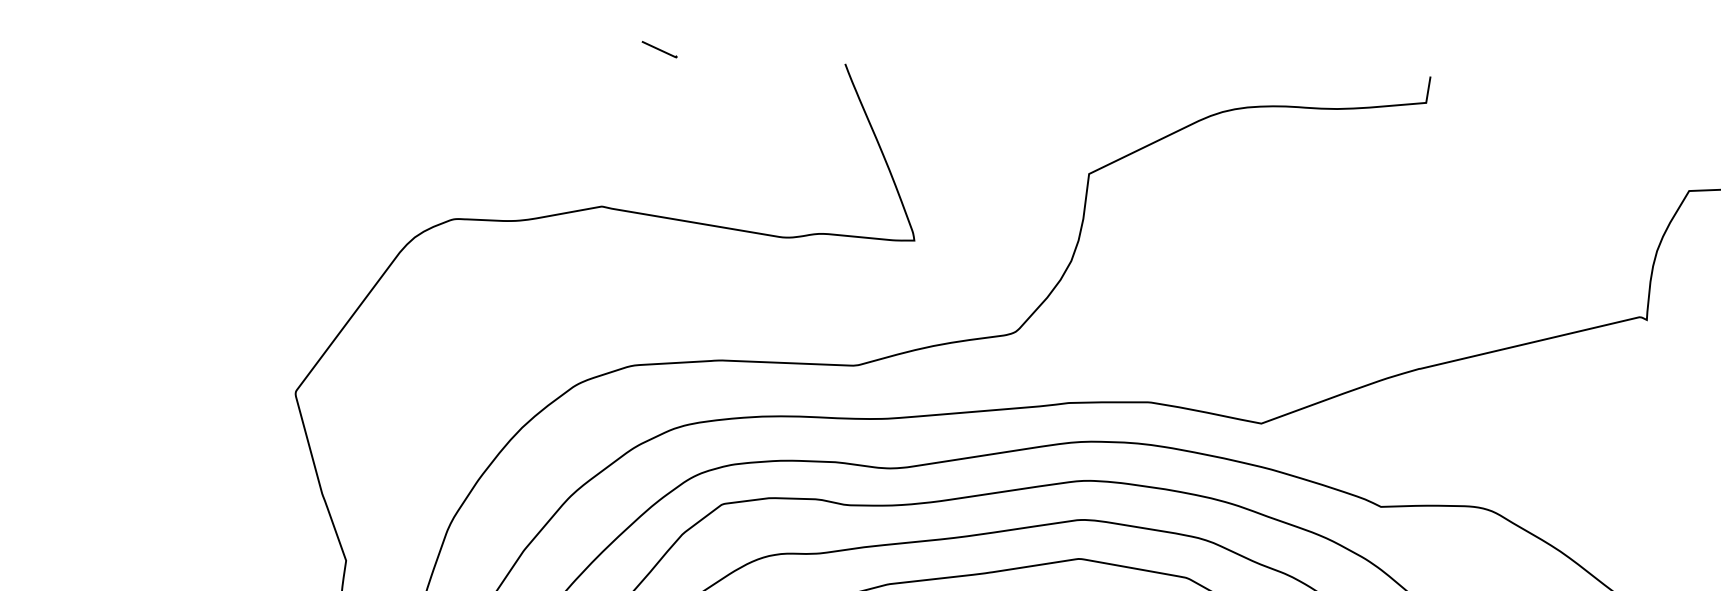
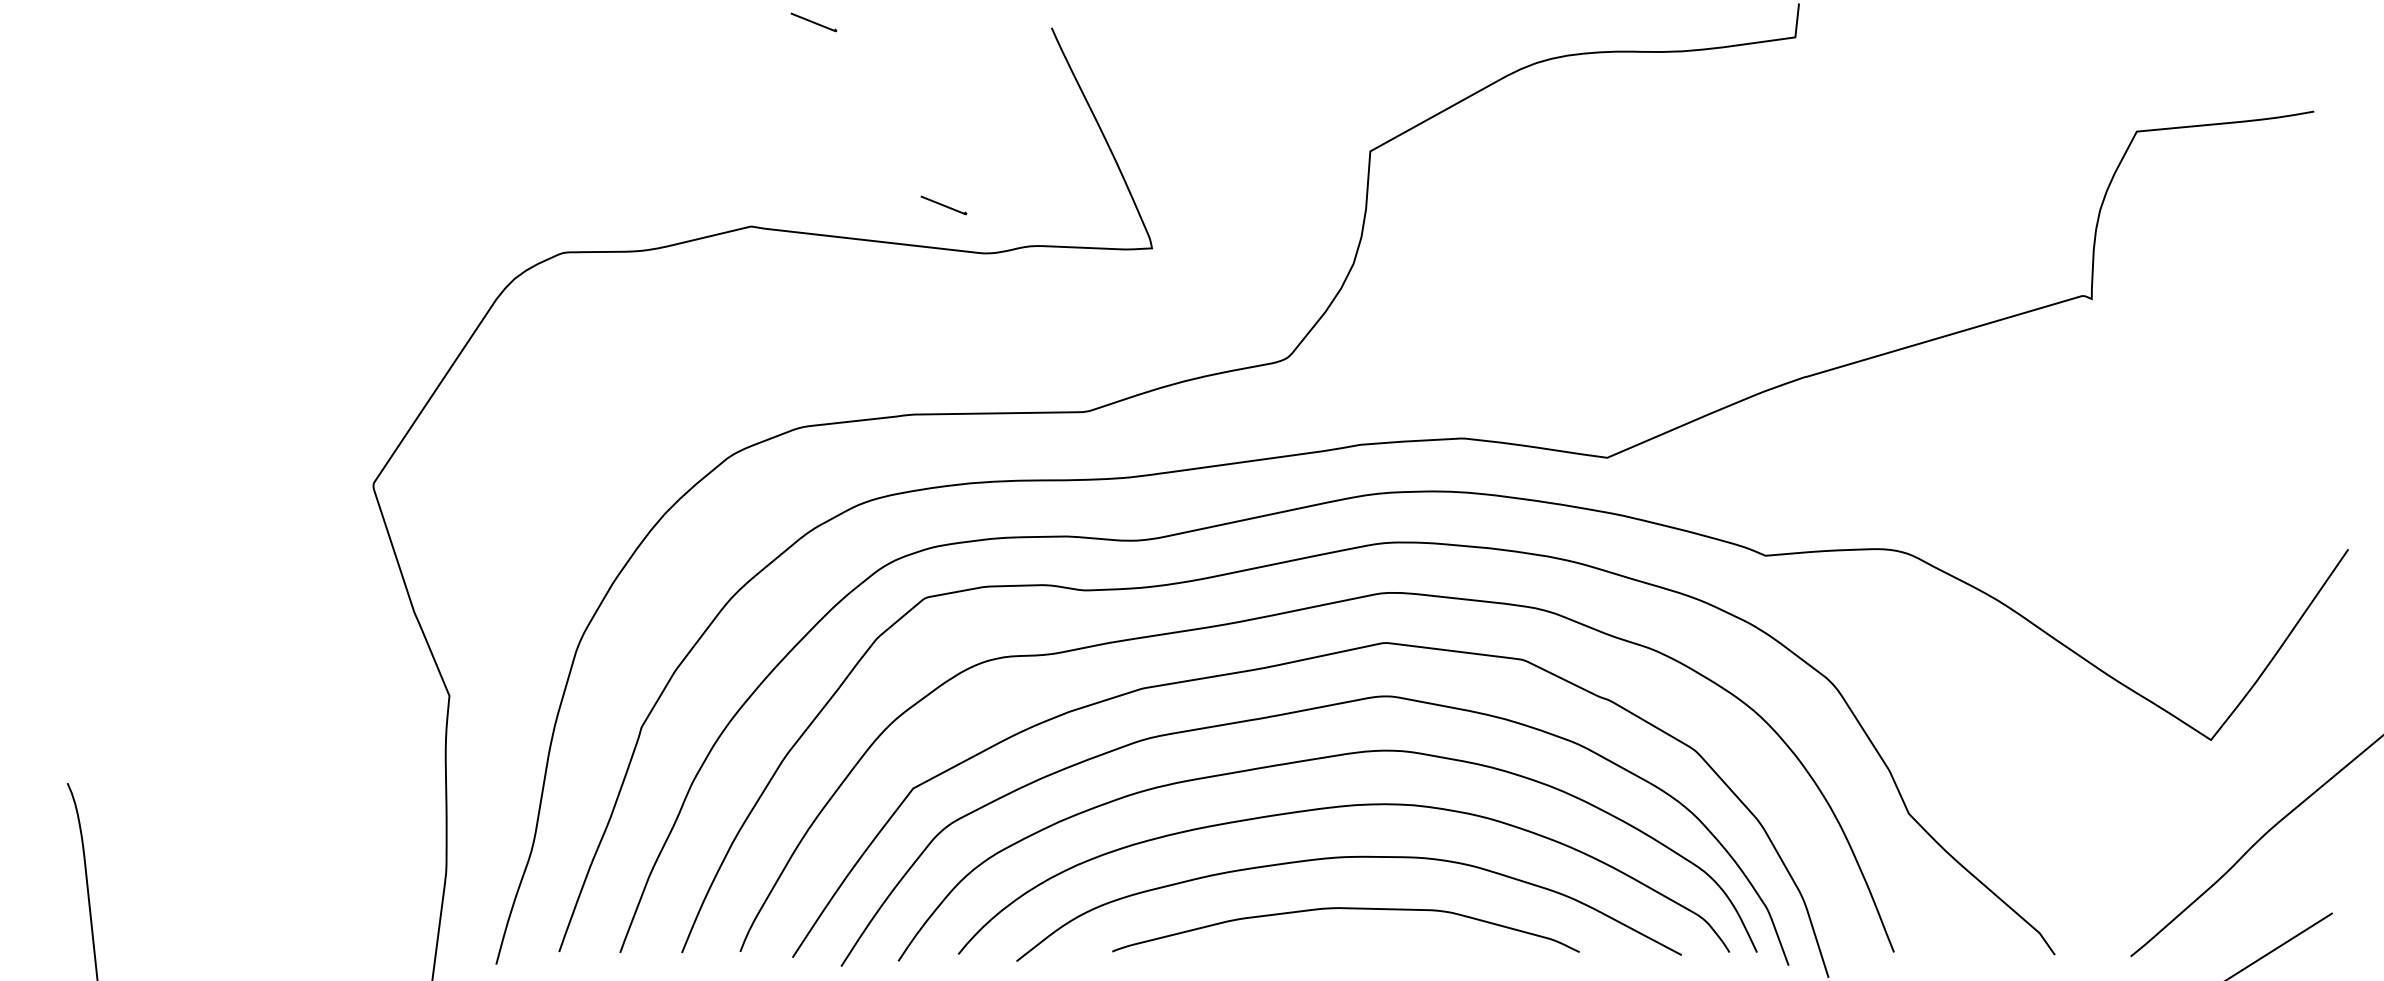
line: (753, 198) -> (943, 205), added

